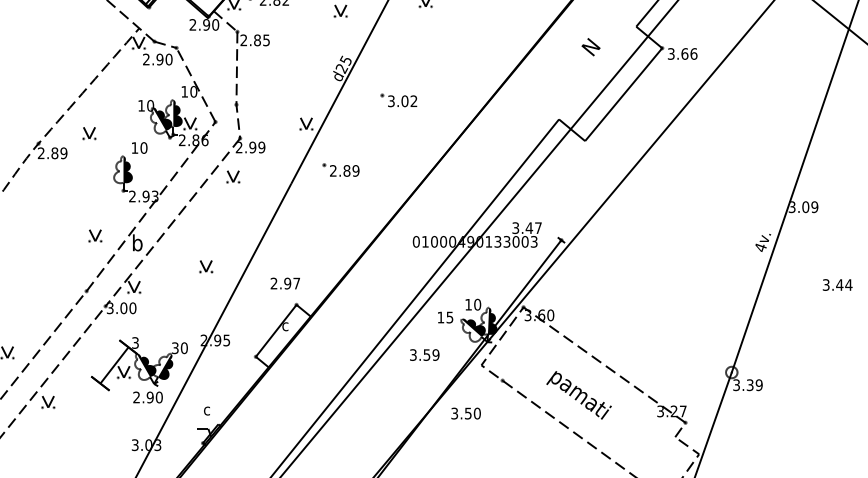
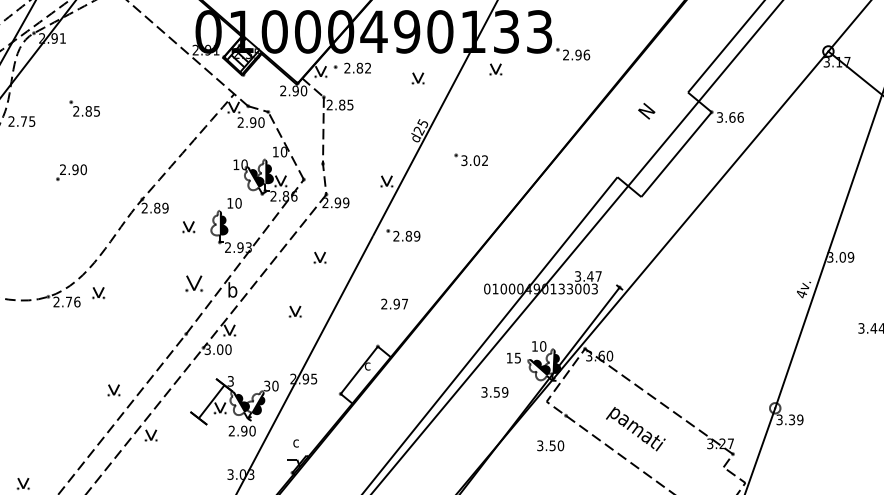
part: (89, 133) -> (188, 227), moved
part: (341, 170) -> (403, 235), moved
part: (232, 176) -> (319, 257), moved
part: (94, 235) -> (193, 283), size x1.4
text: (285, 282) -> (394, 303), moved
text: (465, 413) -> (550, 445), moved

